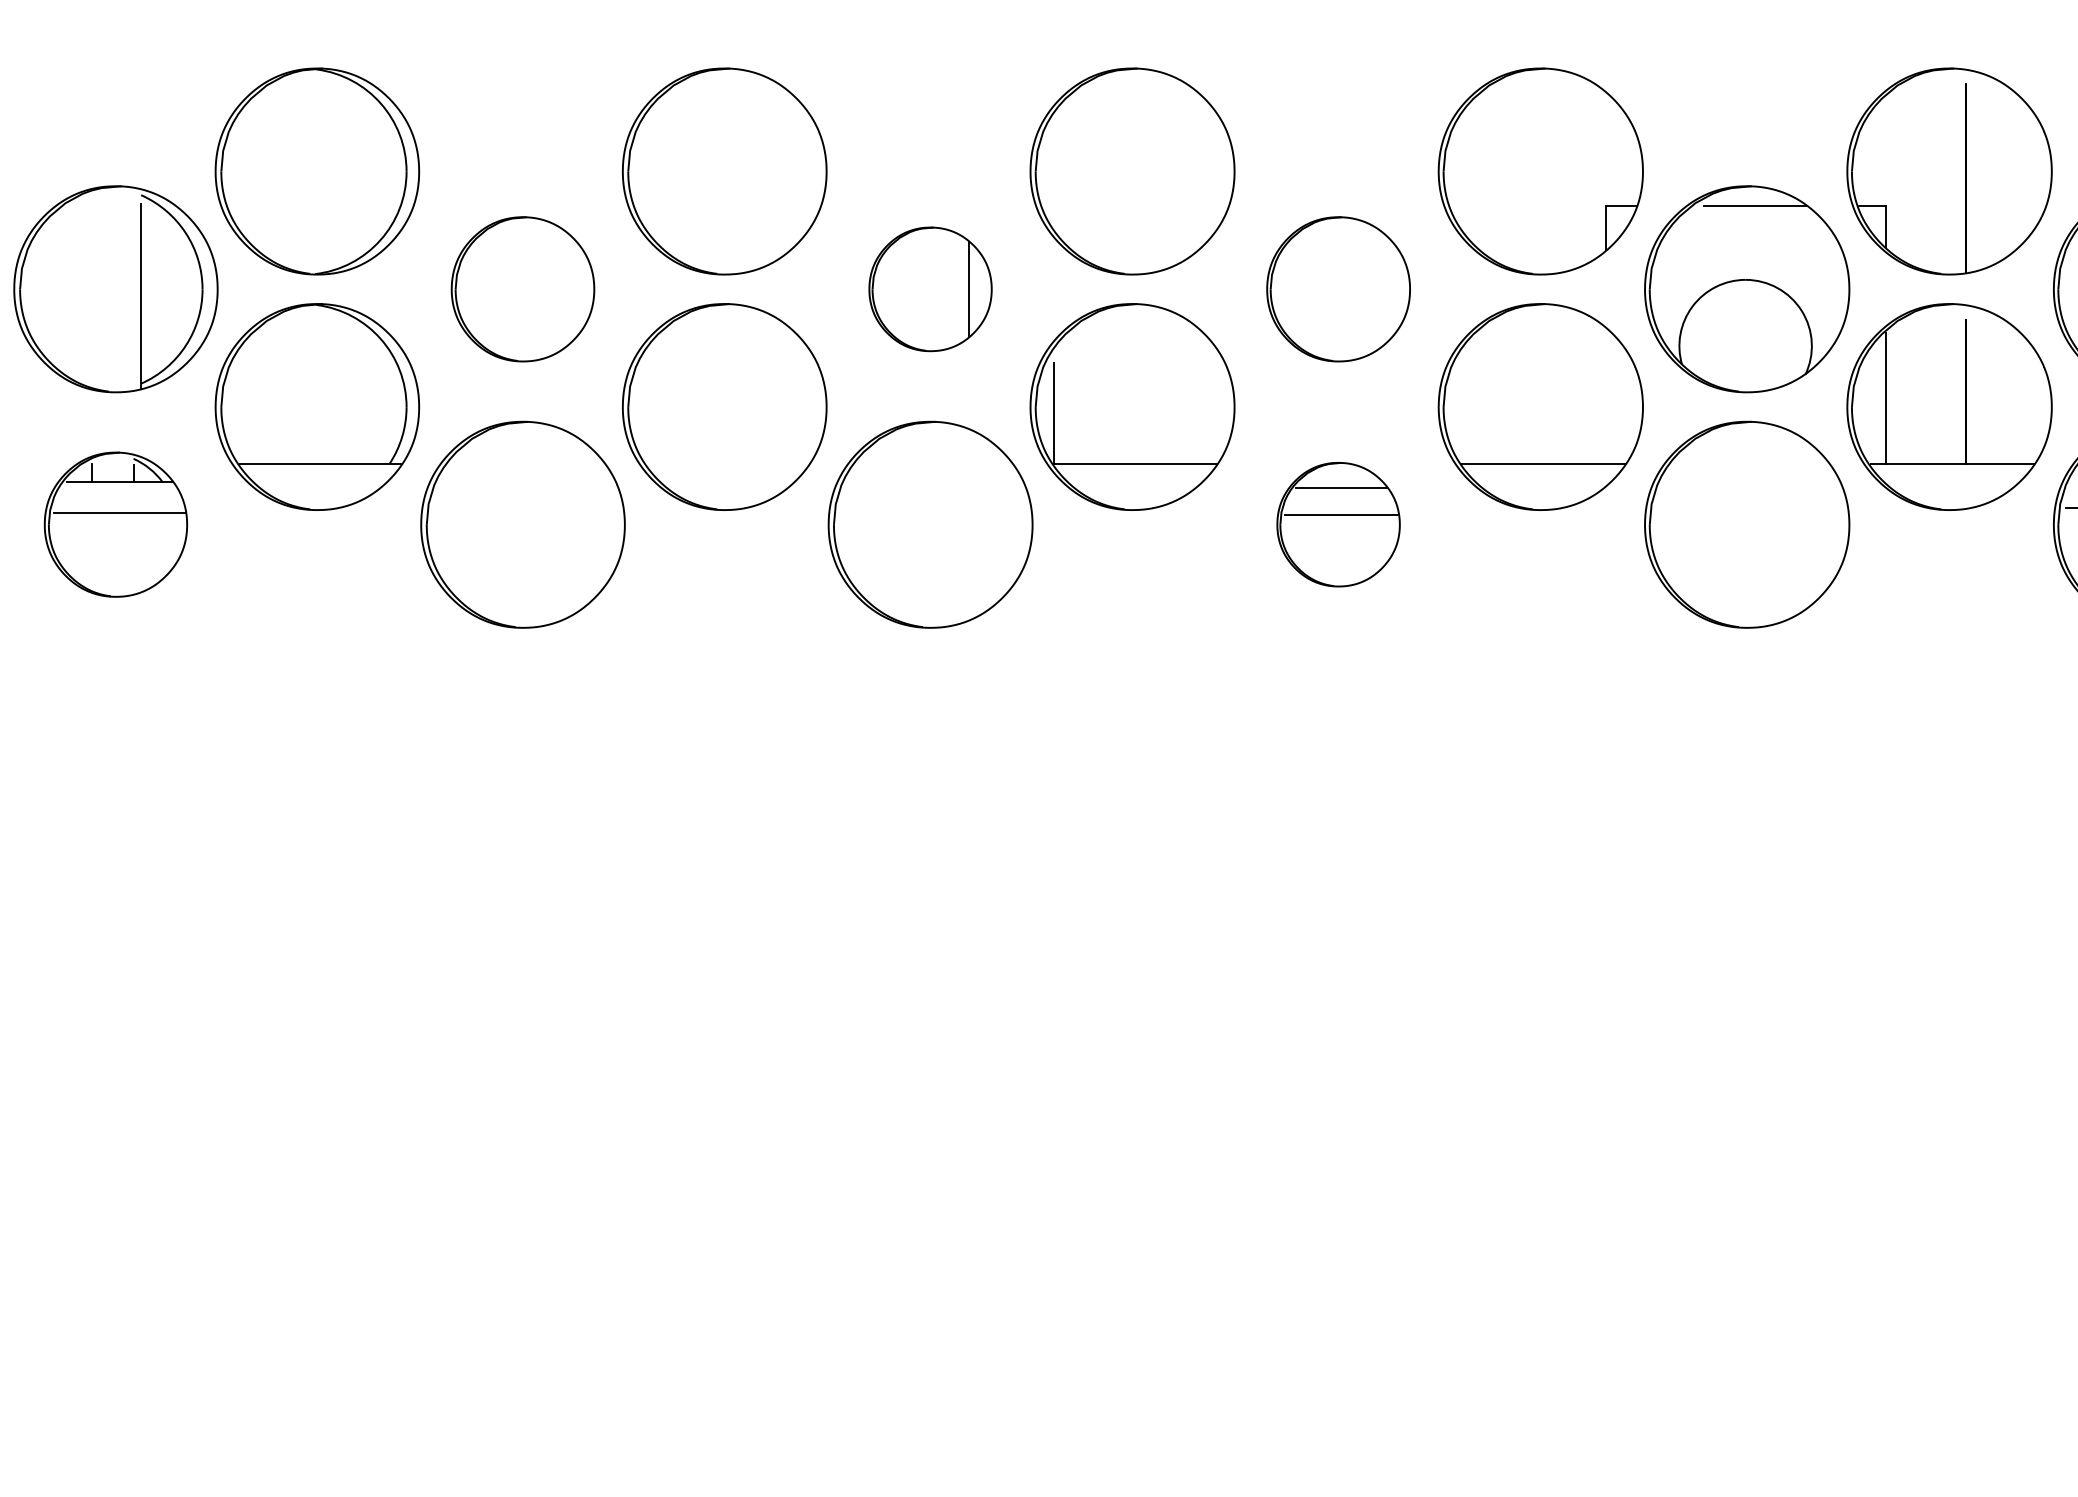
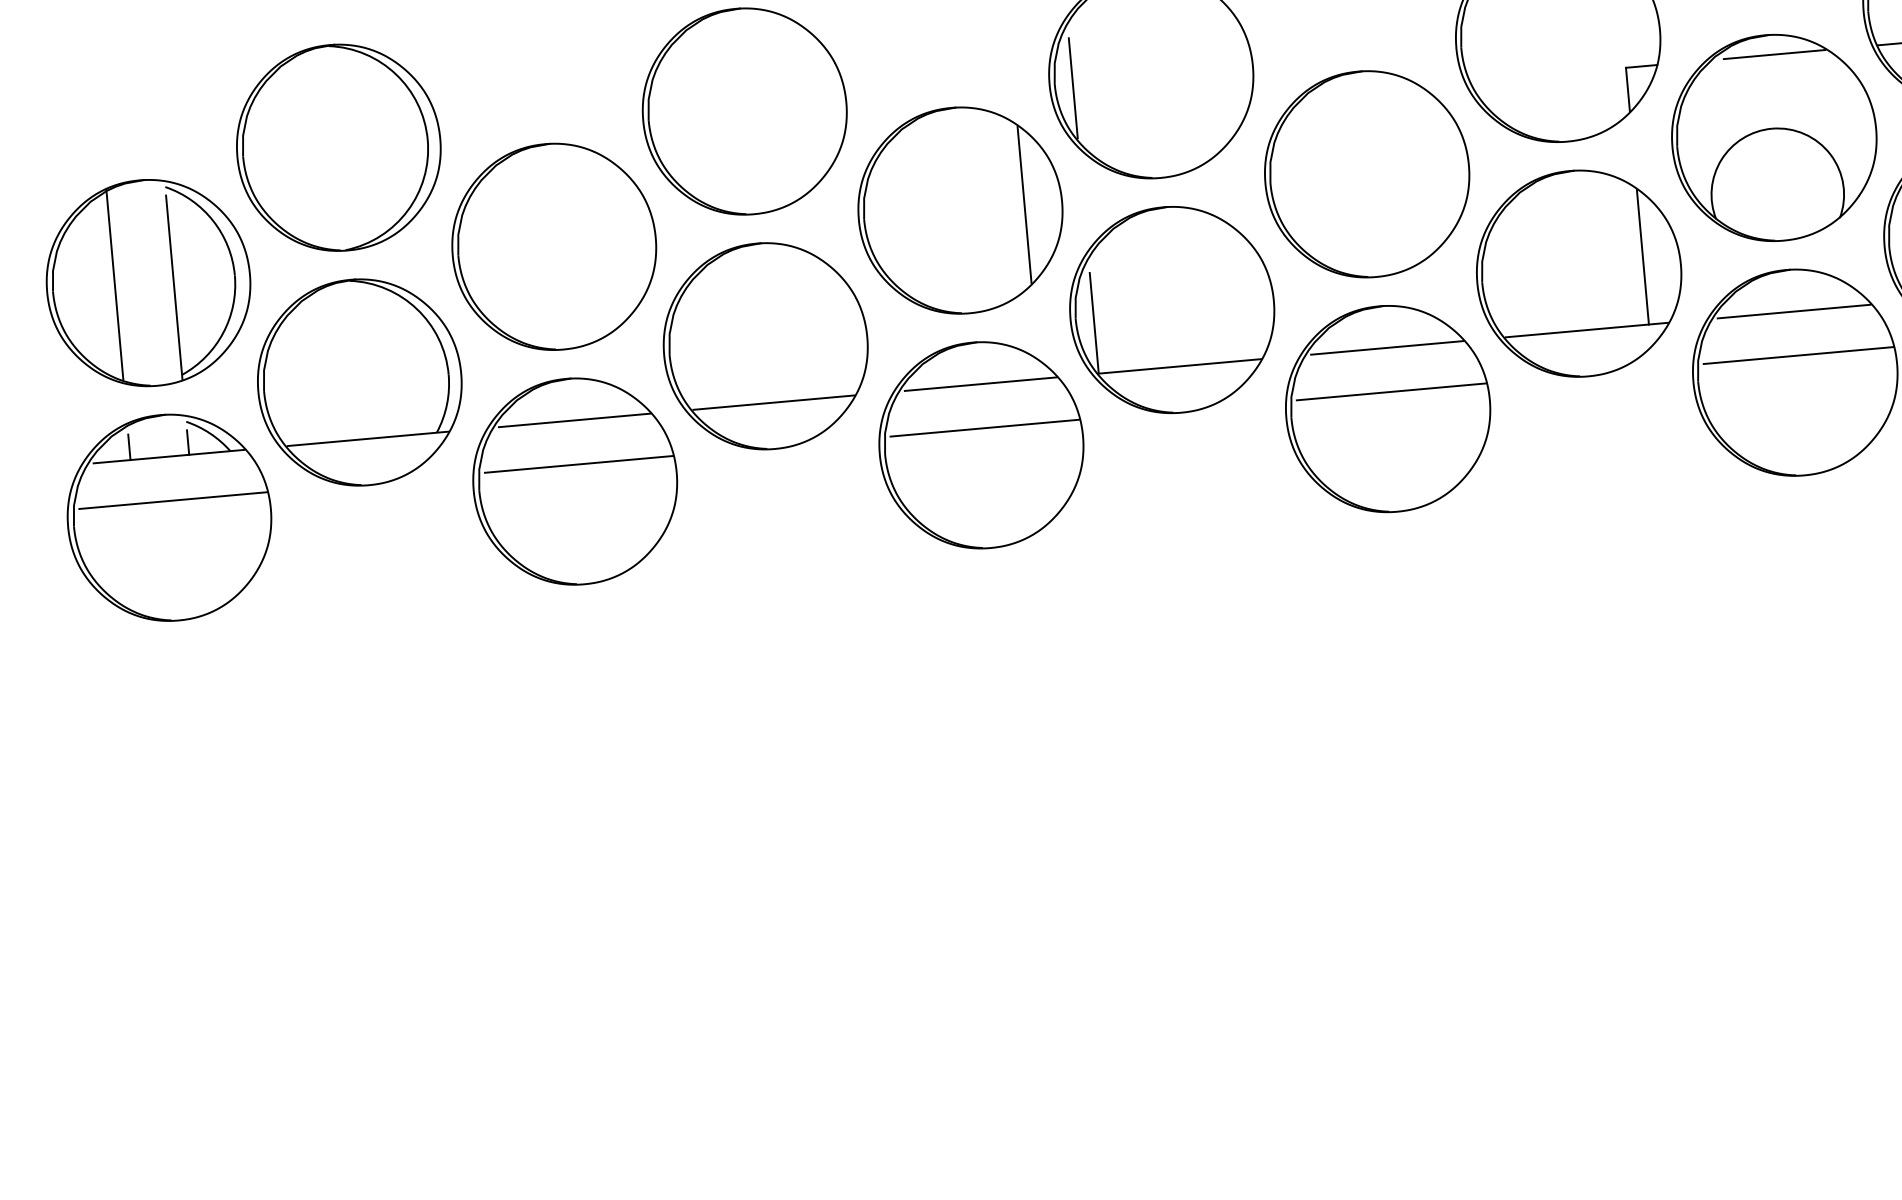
line: (1053, 177) -> (1072, 88), added
line: (82, 288) -> (115, 285), added
part: (522, 289) -> (553, 247), size x1.43
part: (930, 289) -> (960, 210), size x1.67
part: (1338, 289) -> (1366, 174), size x1.43
line: (1605, 396) -> (1642, 257), added
line: (527, 463) -> (574, 420), added
line: (727, 463) -> (773, 402), added
line: (935, 463) -> (980, 383), added
line: (1751, 463) -> (1794, 311), added
line: (527, 508) -> (578, 464), added
line: (935, 508) -> (984, 428), added
line: (1751, 508) -> (1798, 356), added
part: (115, 524) -> (169, 517), size x1.43
part: (1338, 524) -> (1387, 408), size x1.67

